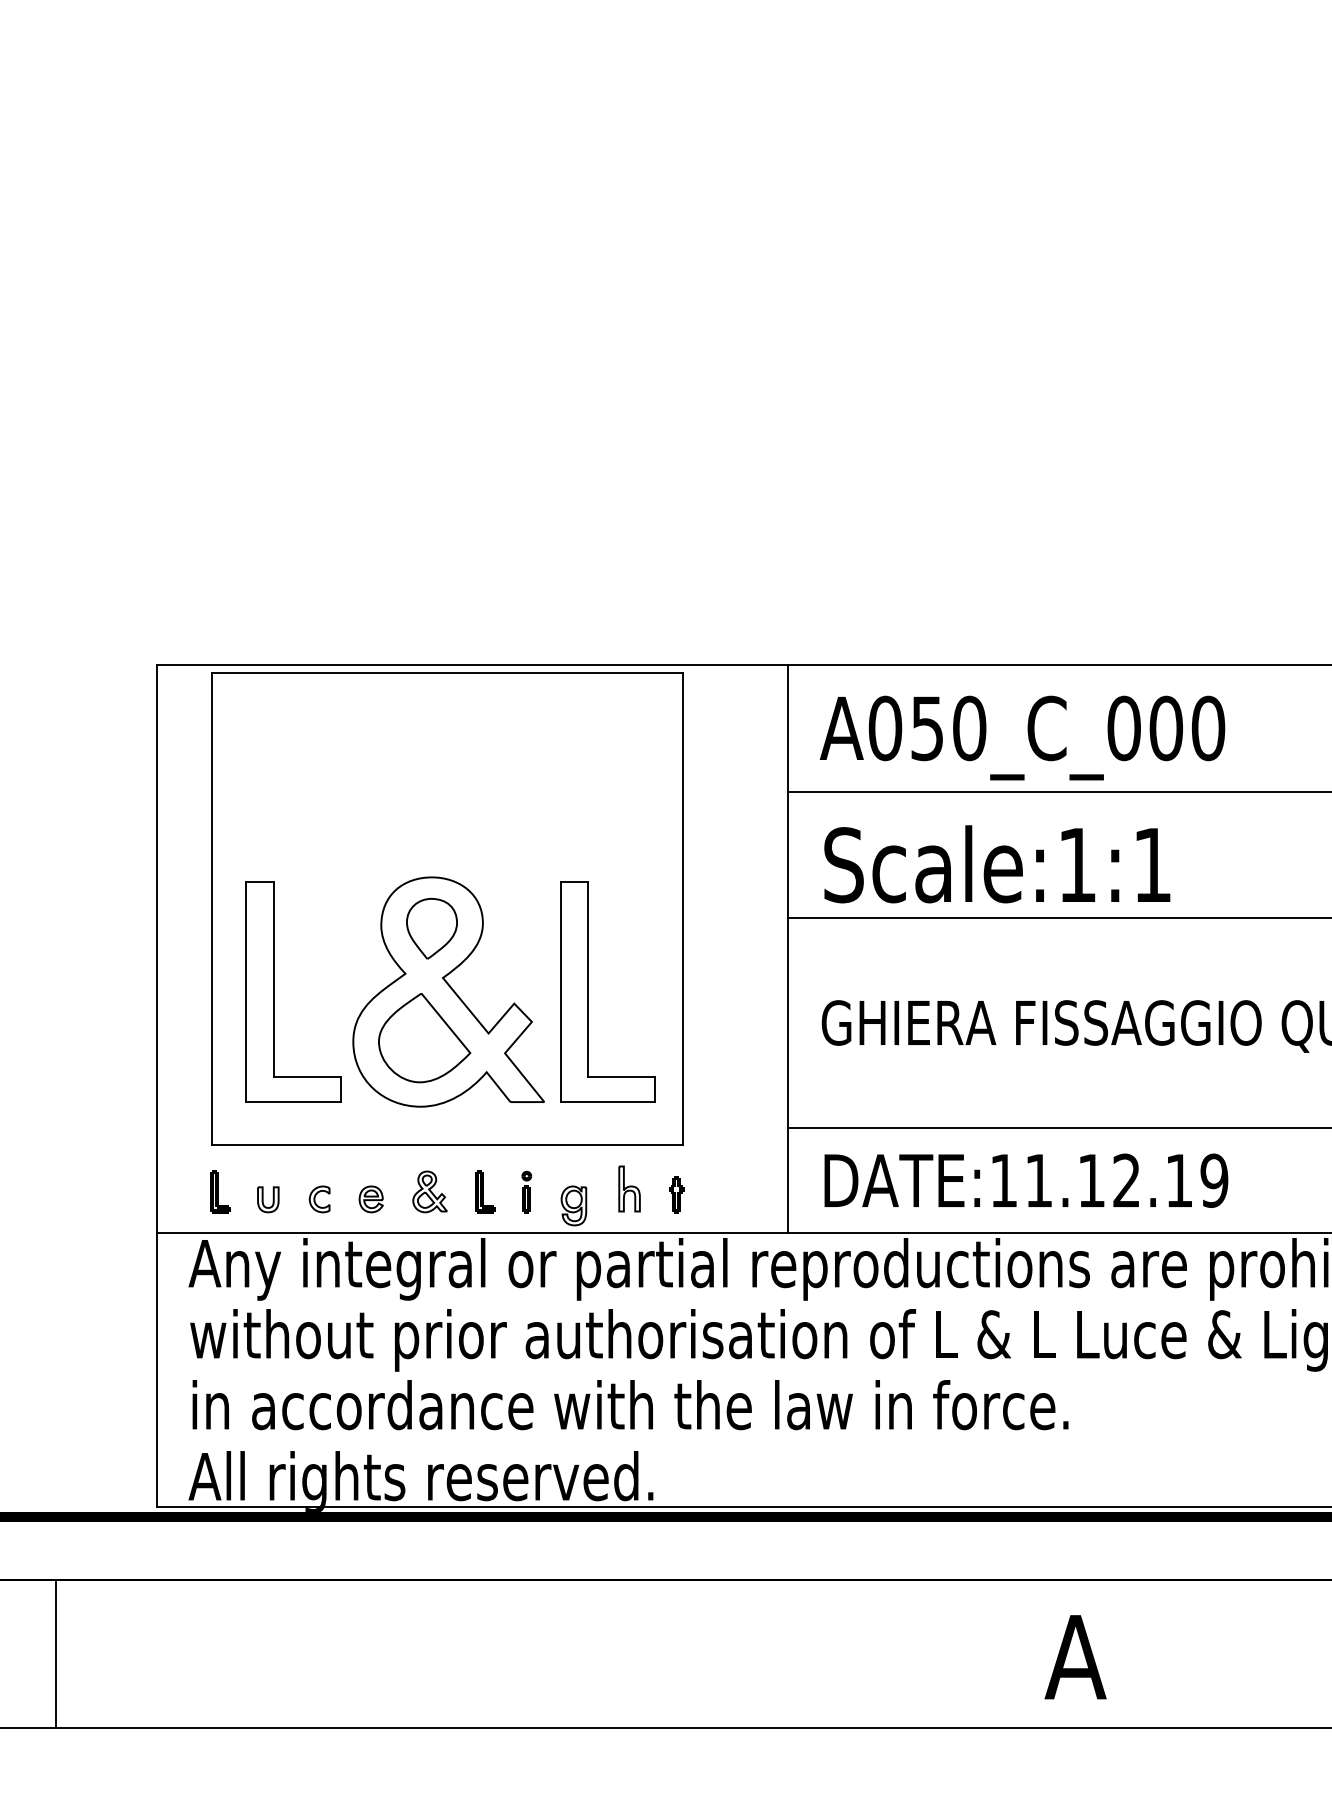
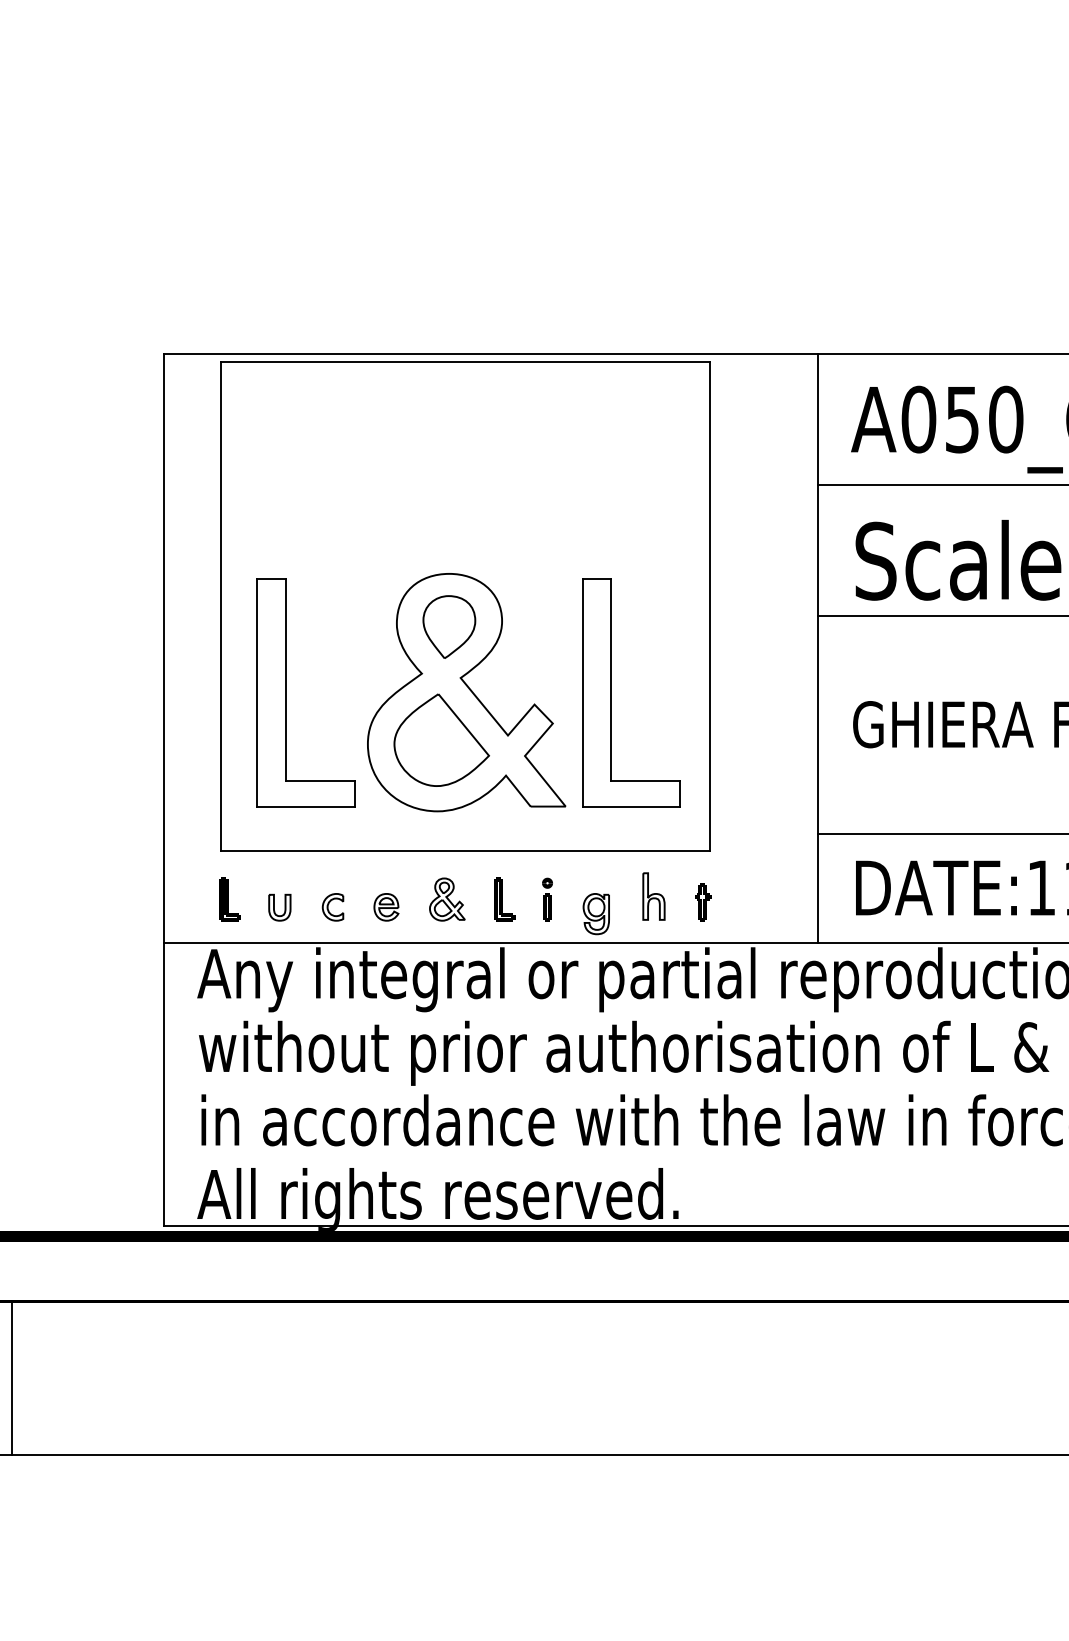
line: (56, 1653) -> (11, 1377), moved

